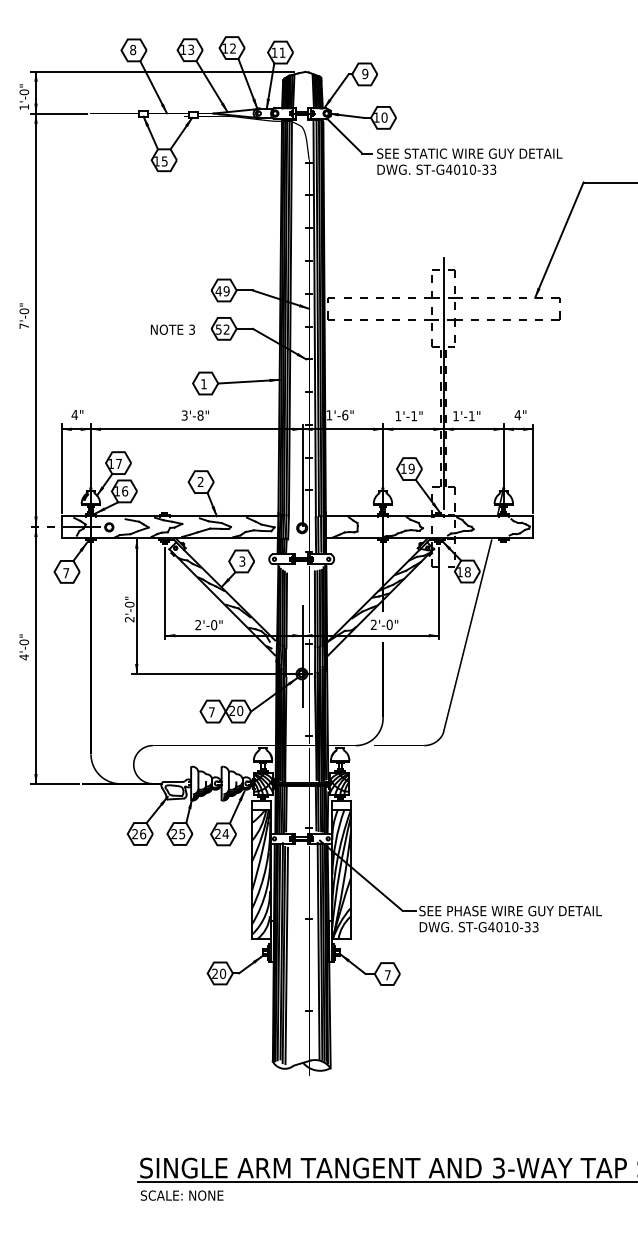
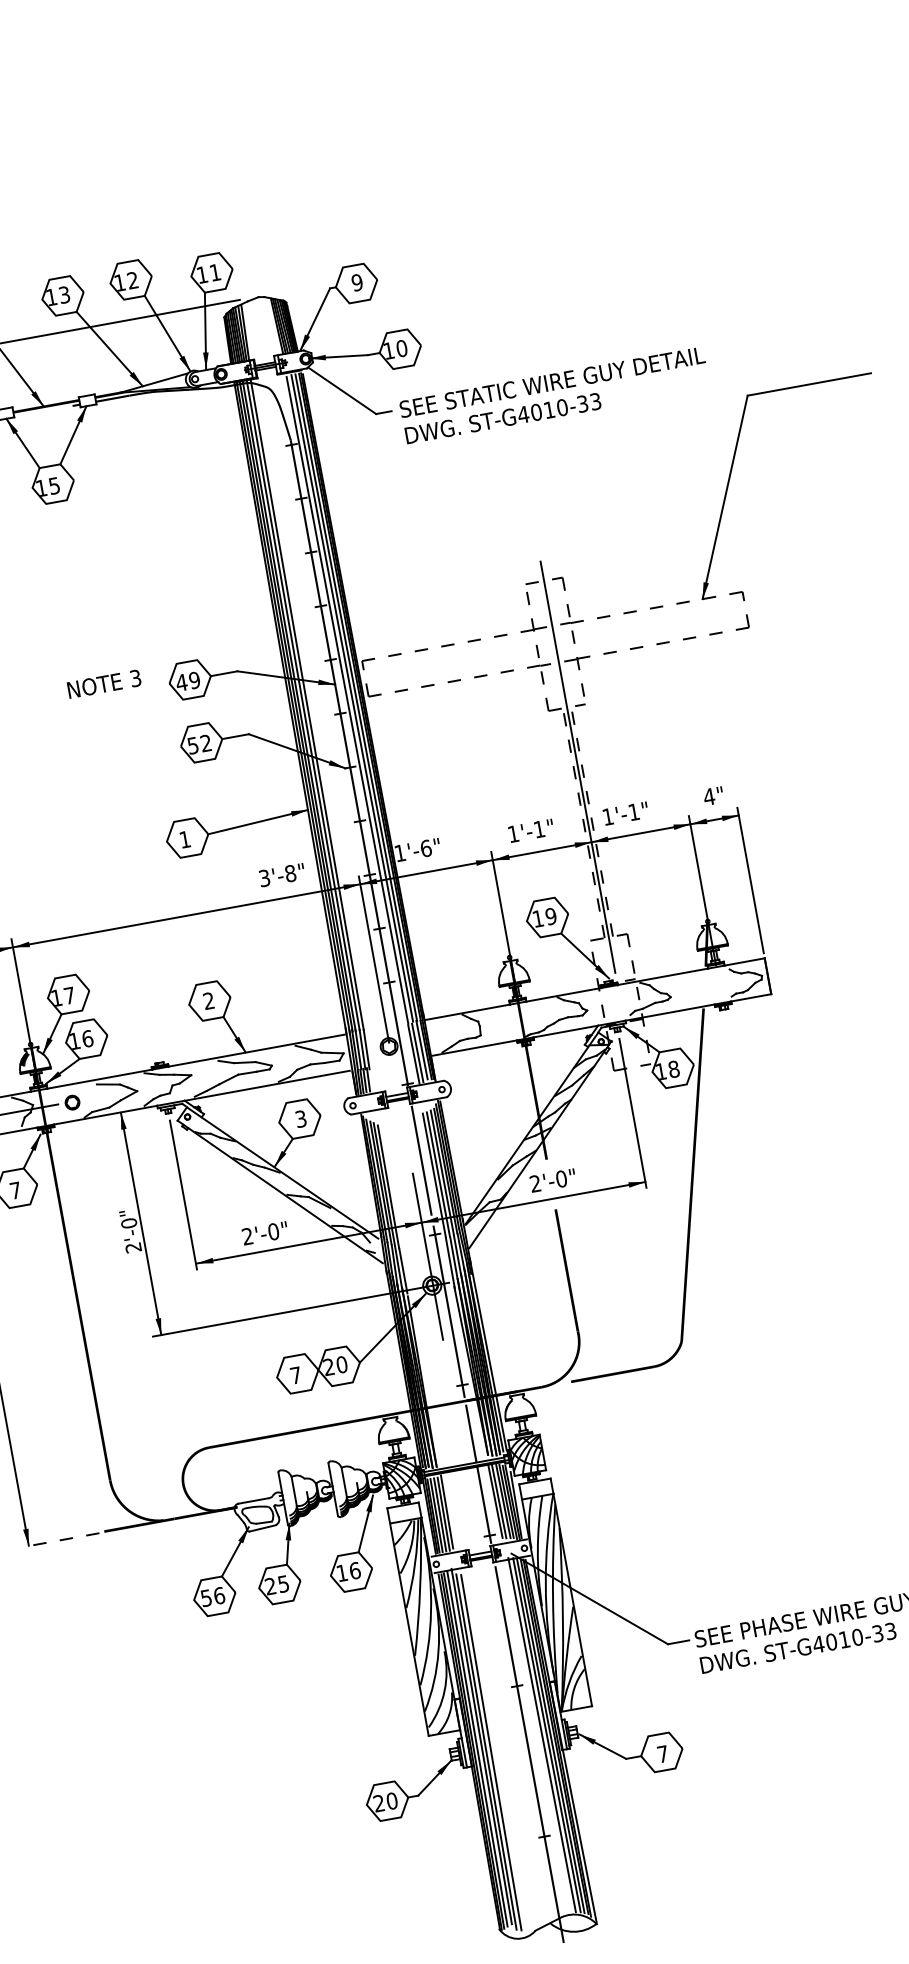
text: (172, 329) -> (103, 683), moved
text: (194, 415) -> (280, 875), moved
line: (55, 784) -> (60, 1540), solid -> dashed
text: (221, 833) -> (347, 1571), 24 -> 16
text: (134, 834) -> (205, 1598), 26 -> 56

